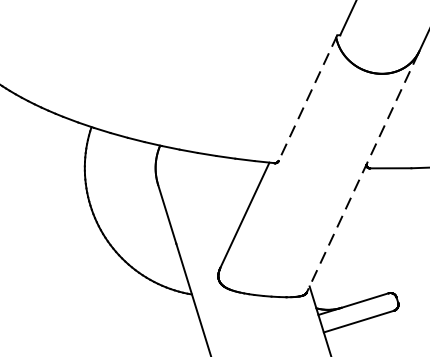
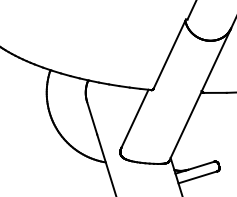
line: (307, 98) -> (169, 54), dashed -> solid
line: (361, 173) -> (199, 95), dashed -> solid

